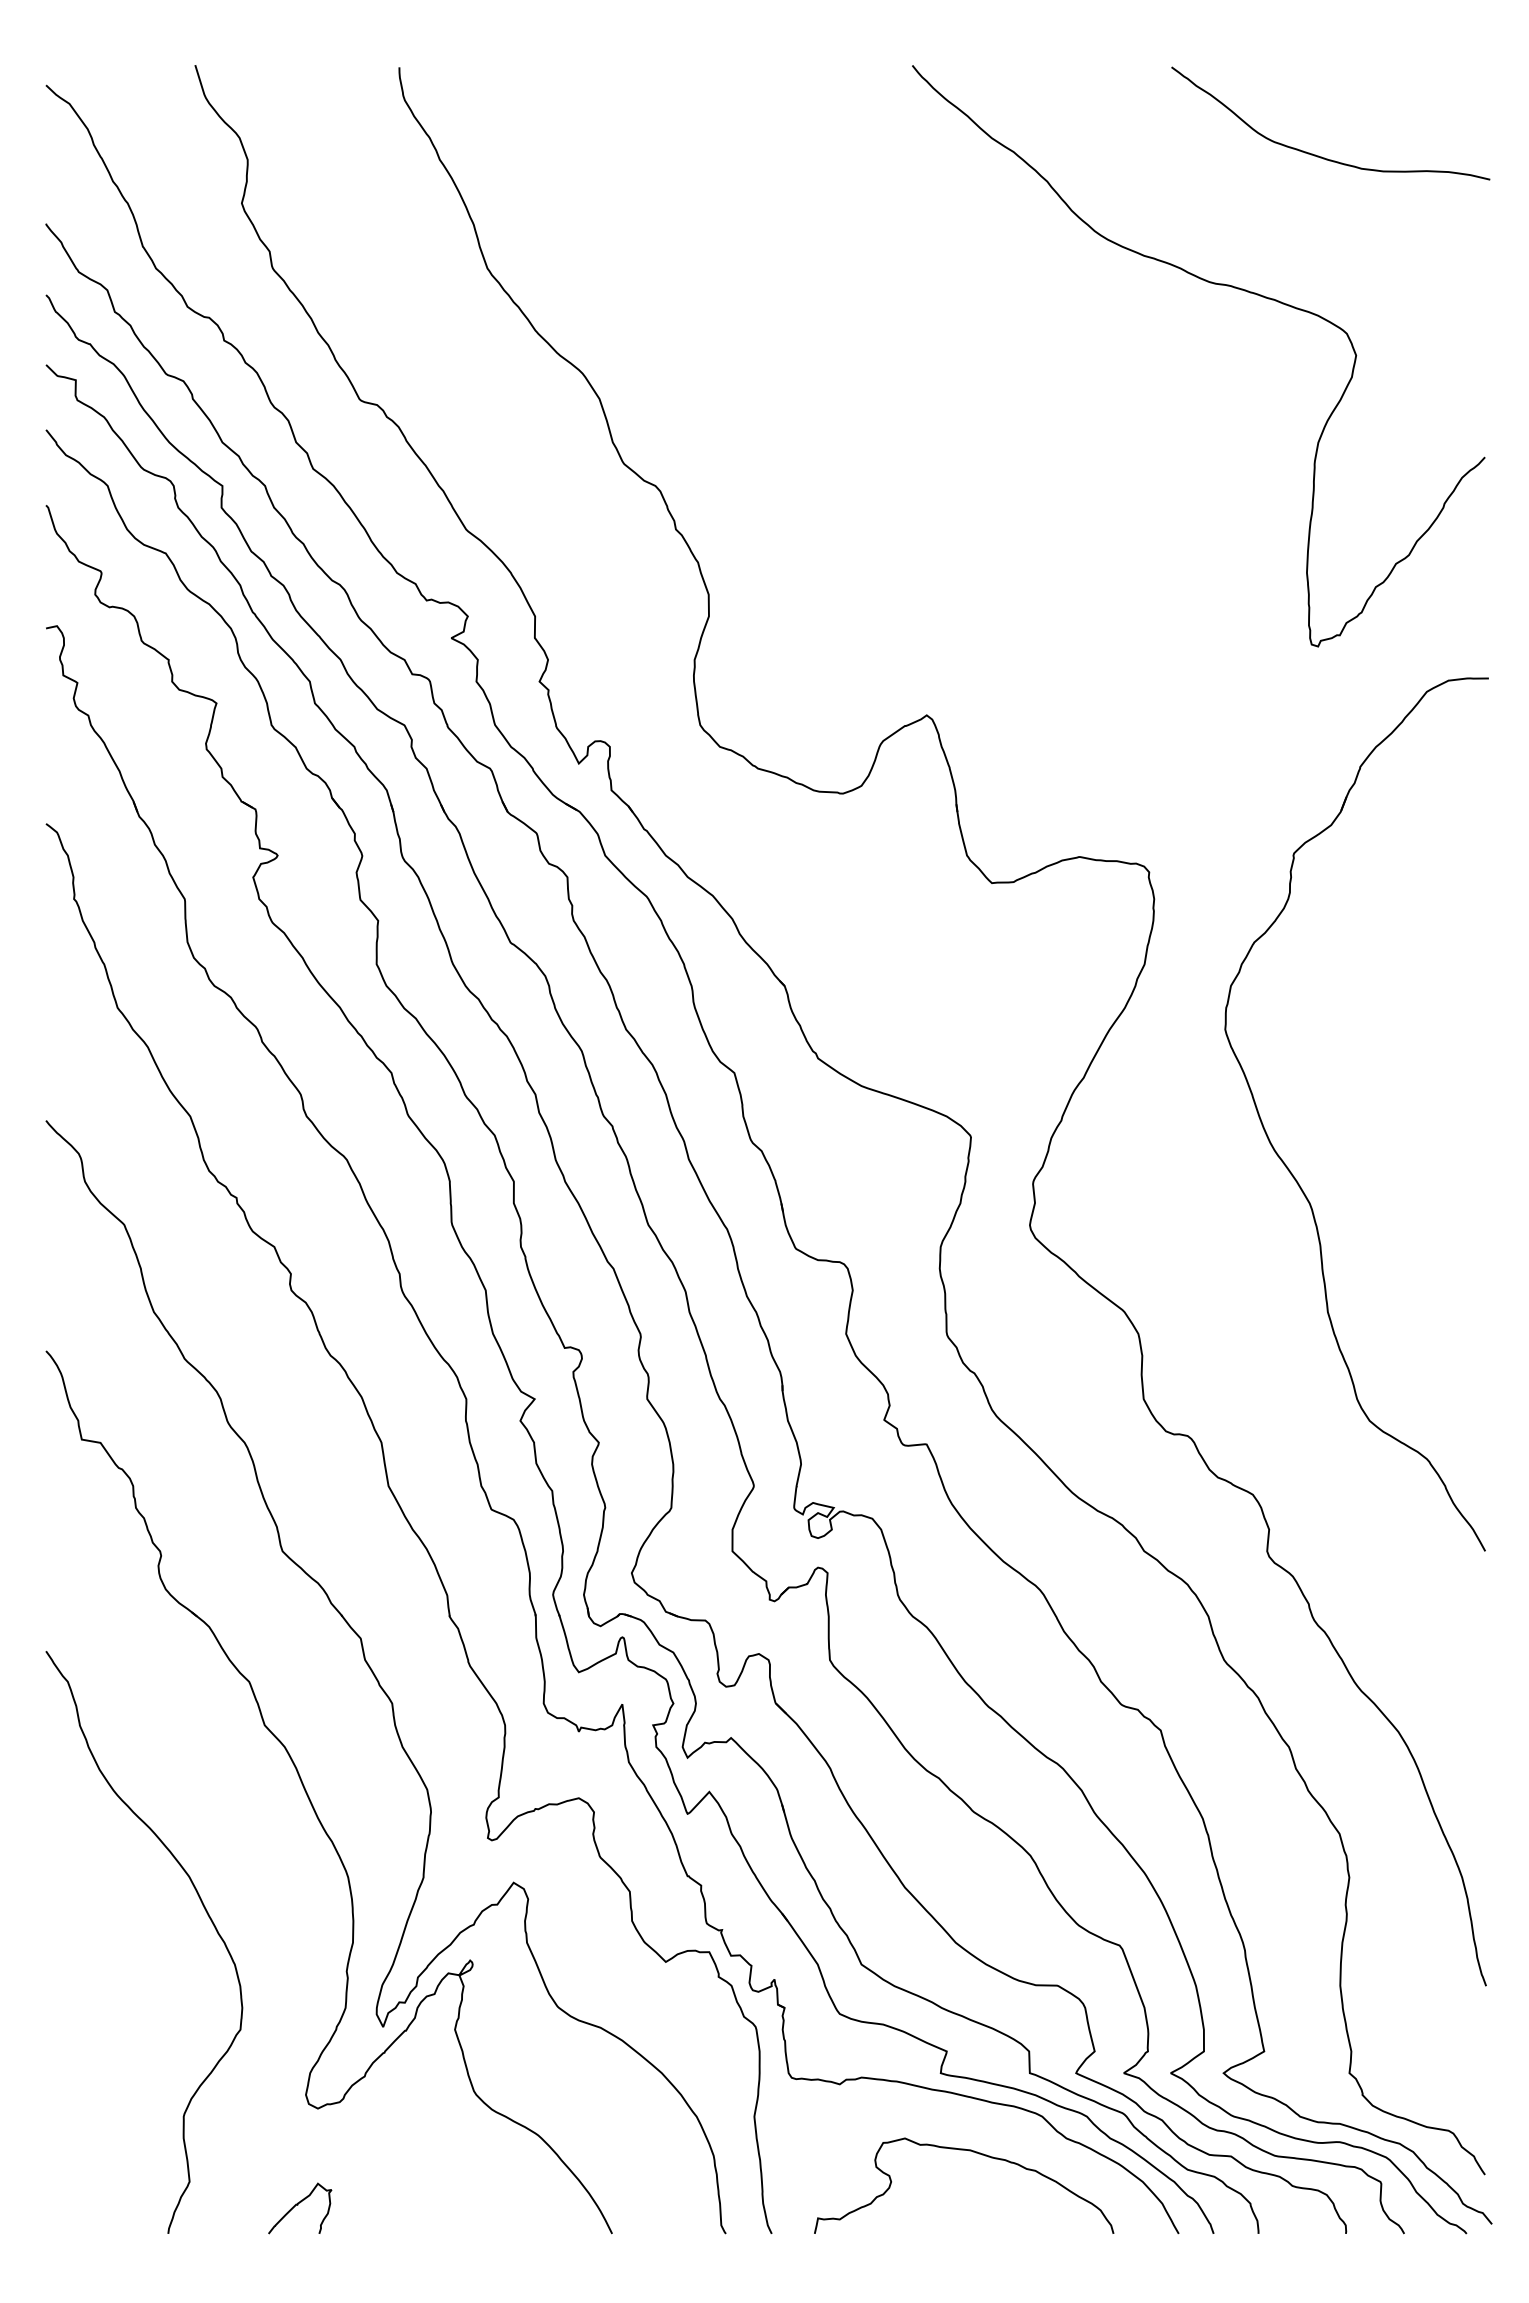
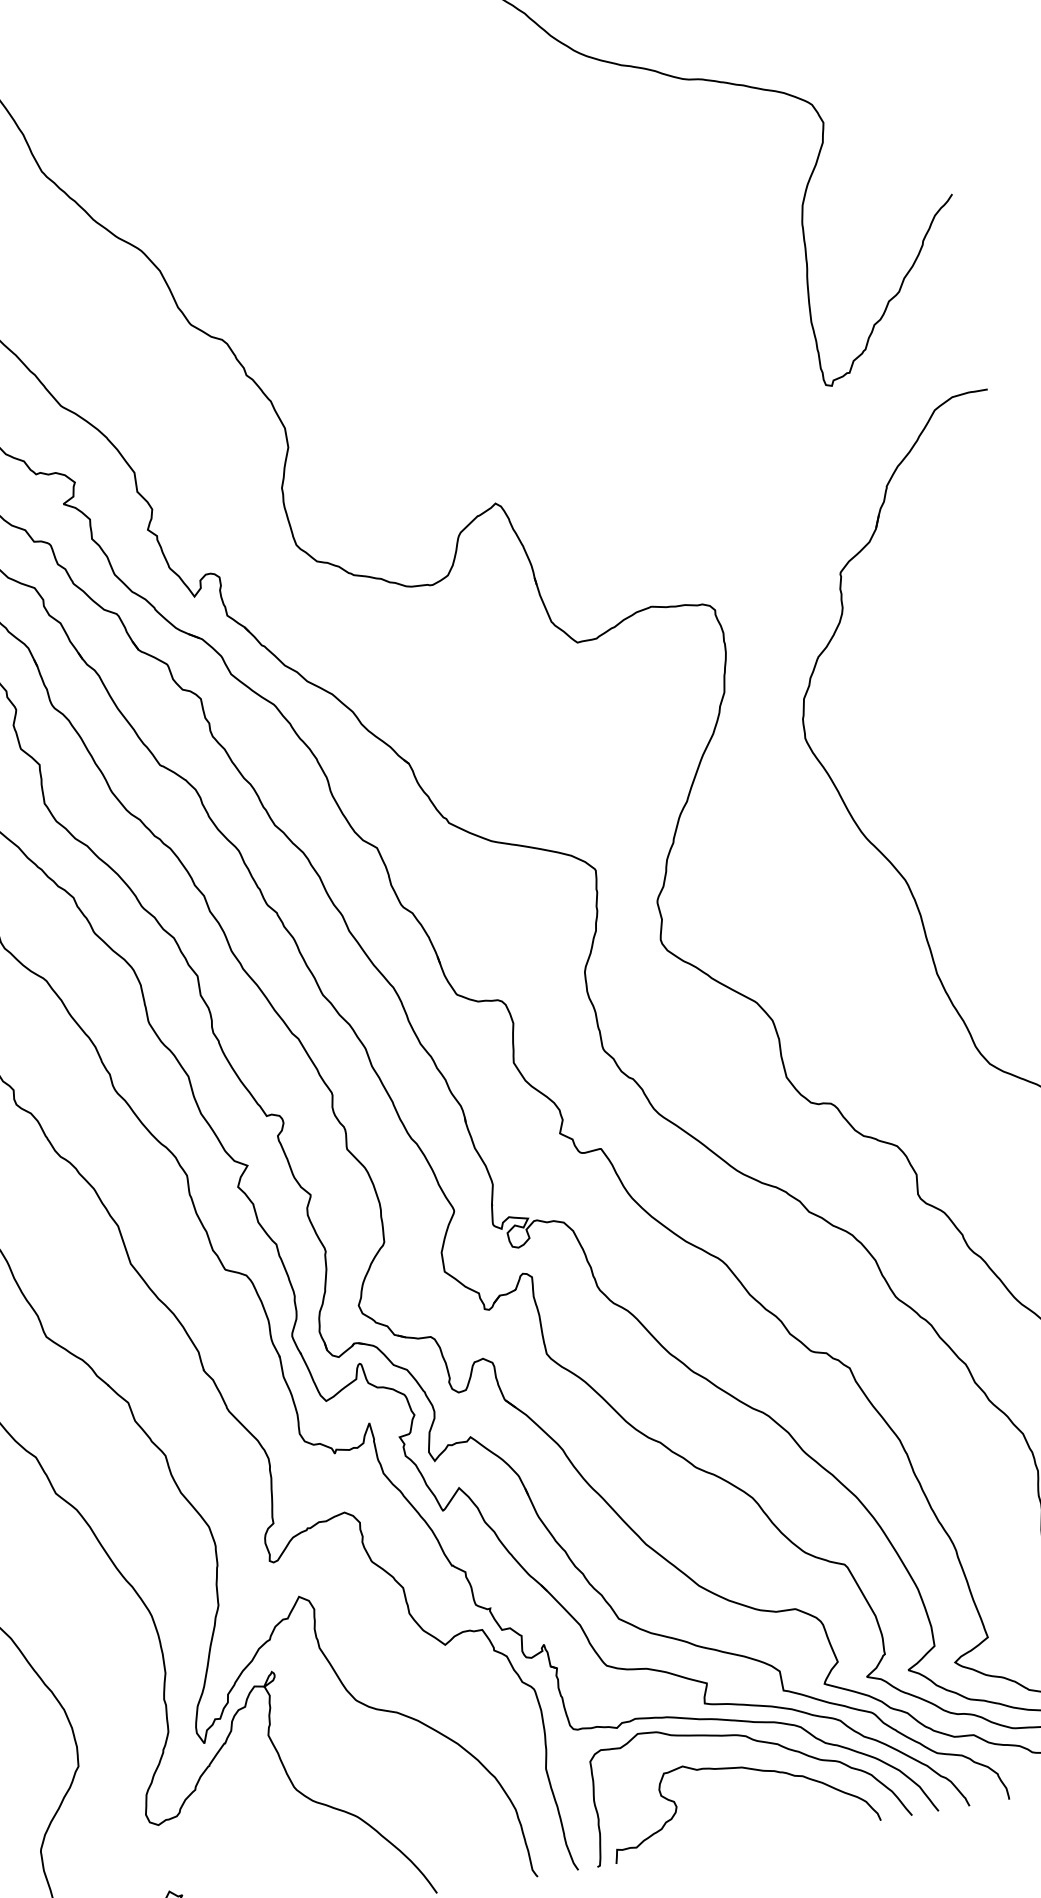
curve: (990, 2124) -> (756, 1741), added

